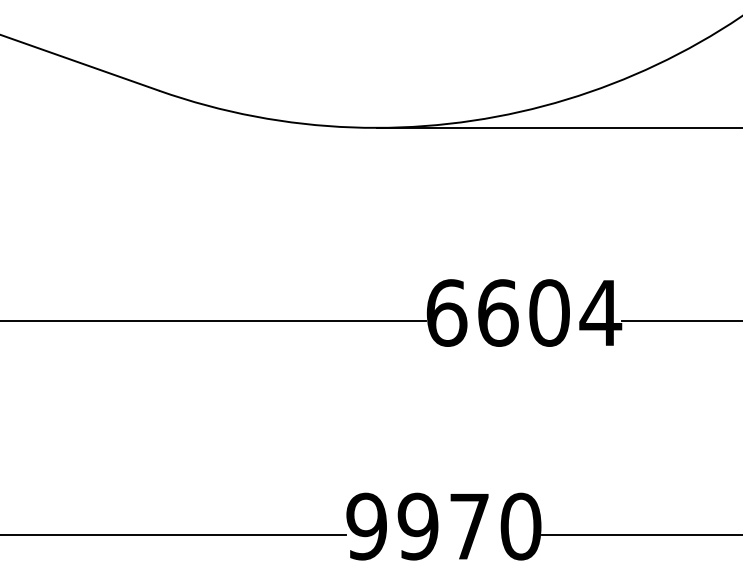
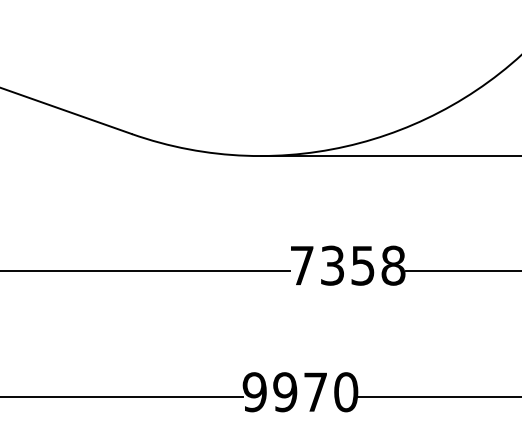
text: (524, 312) -> (348, 265), 6604 -> 7358

